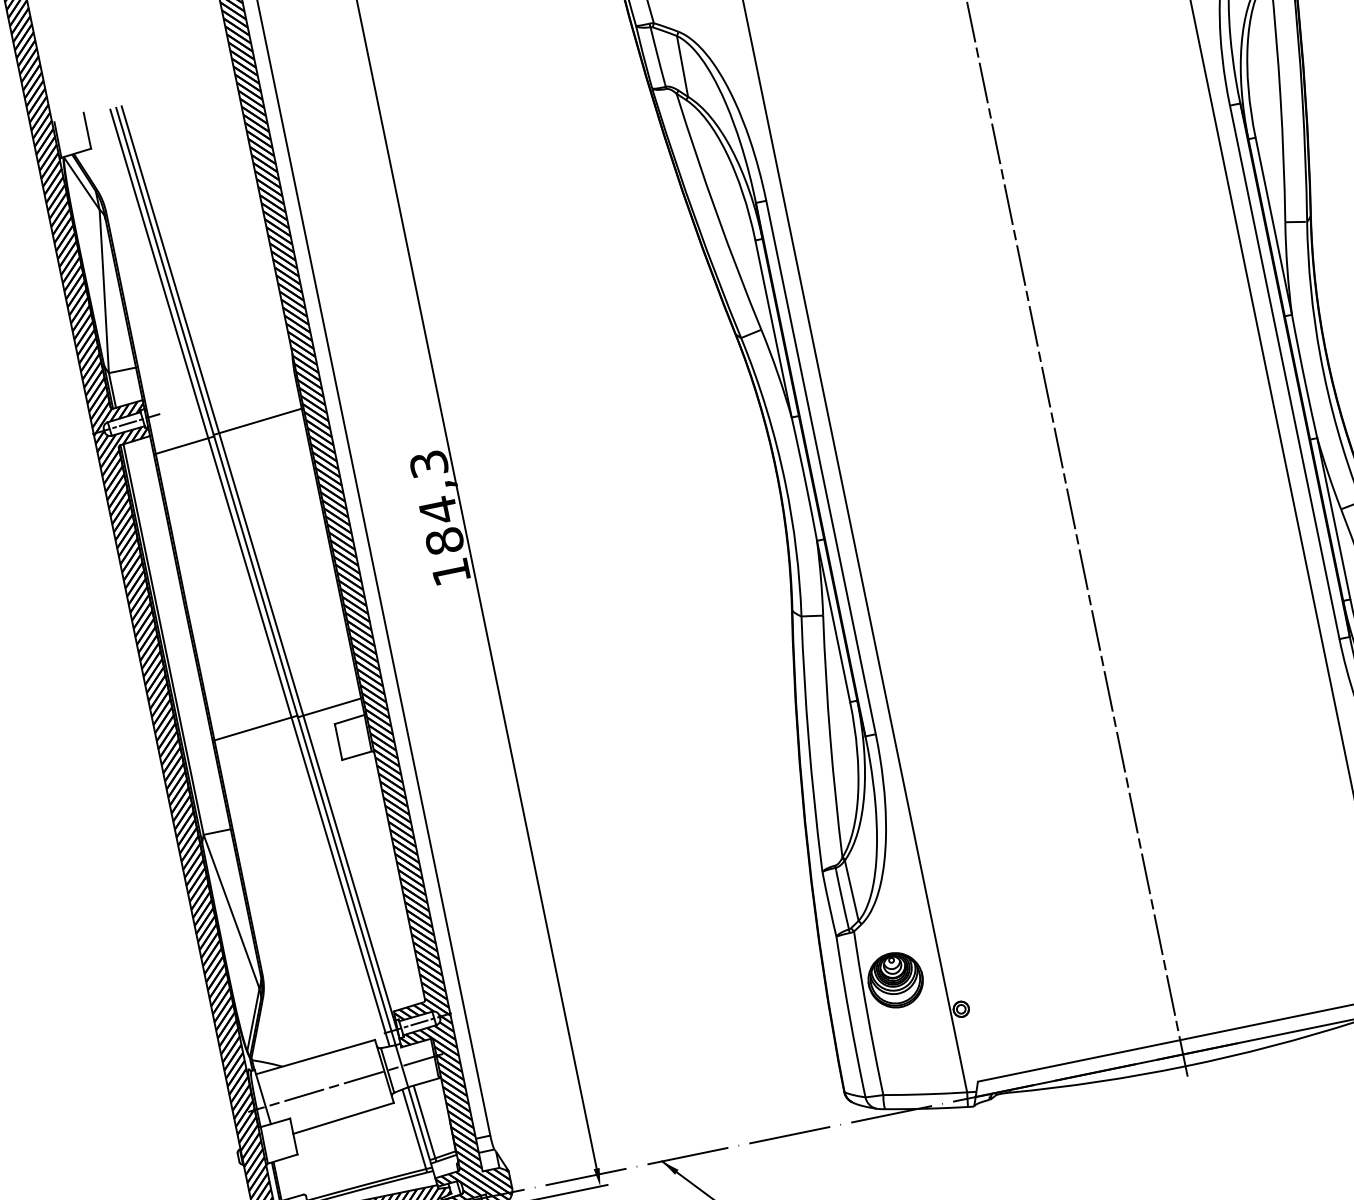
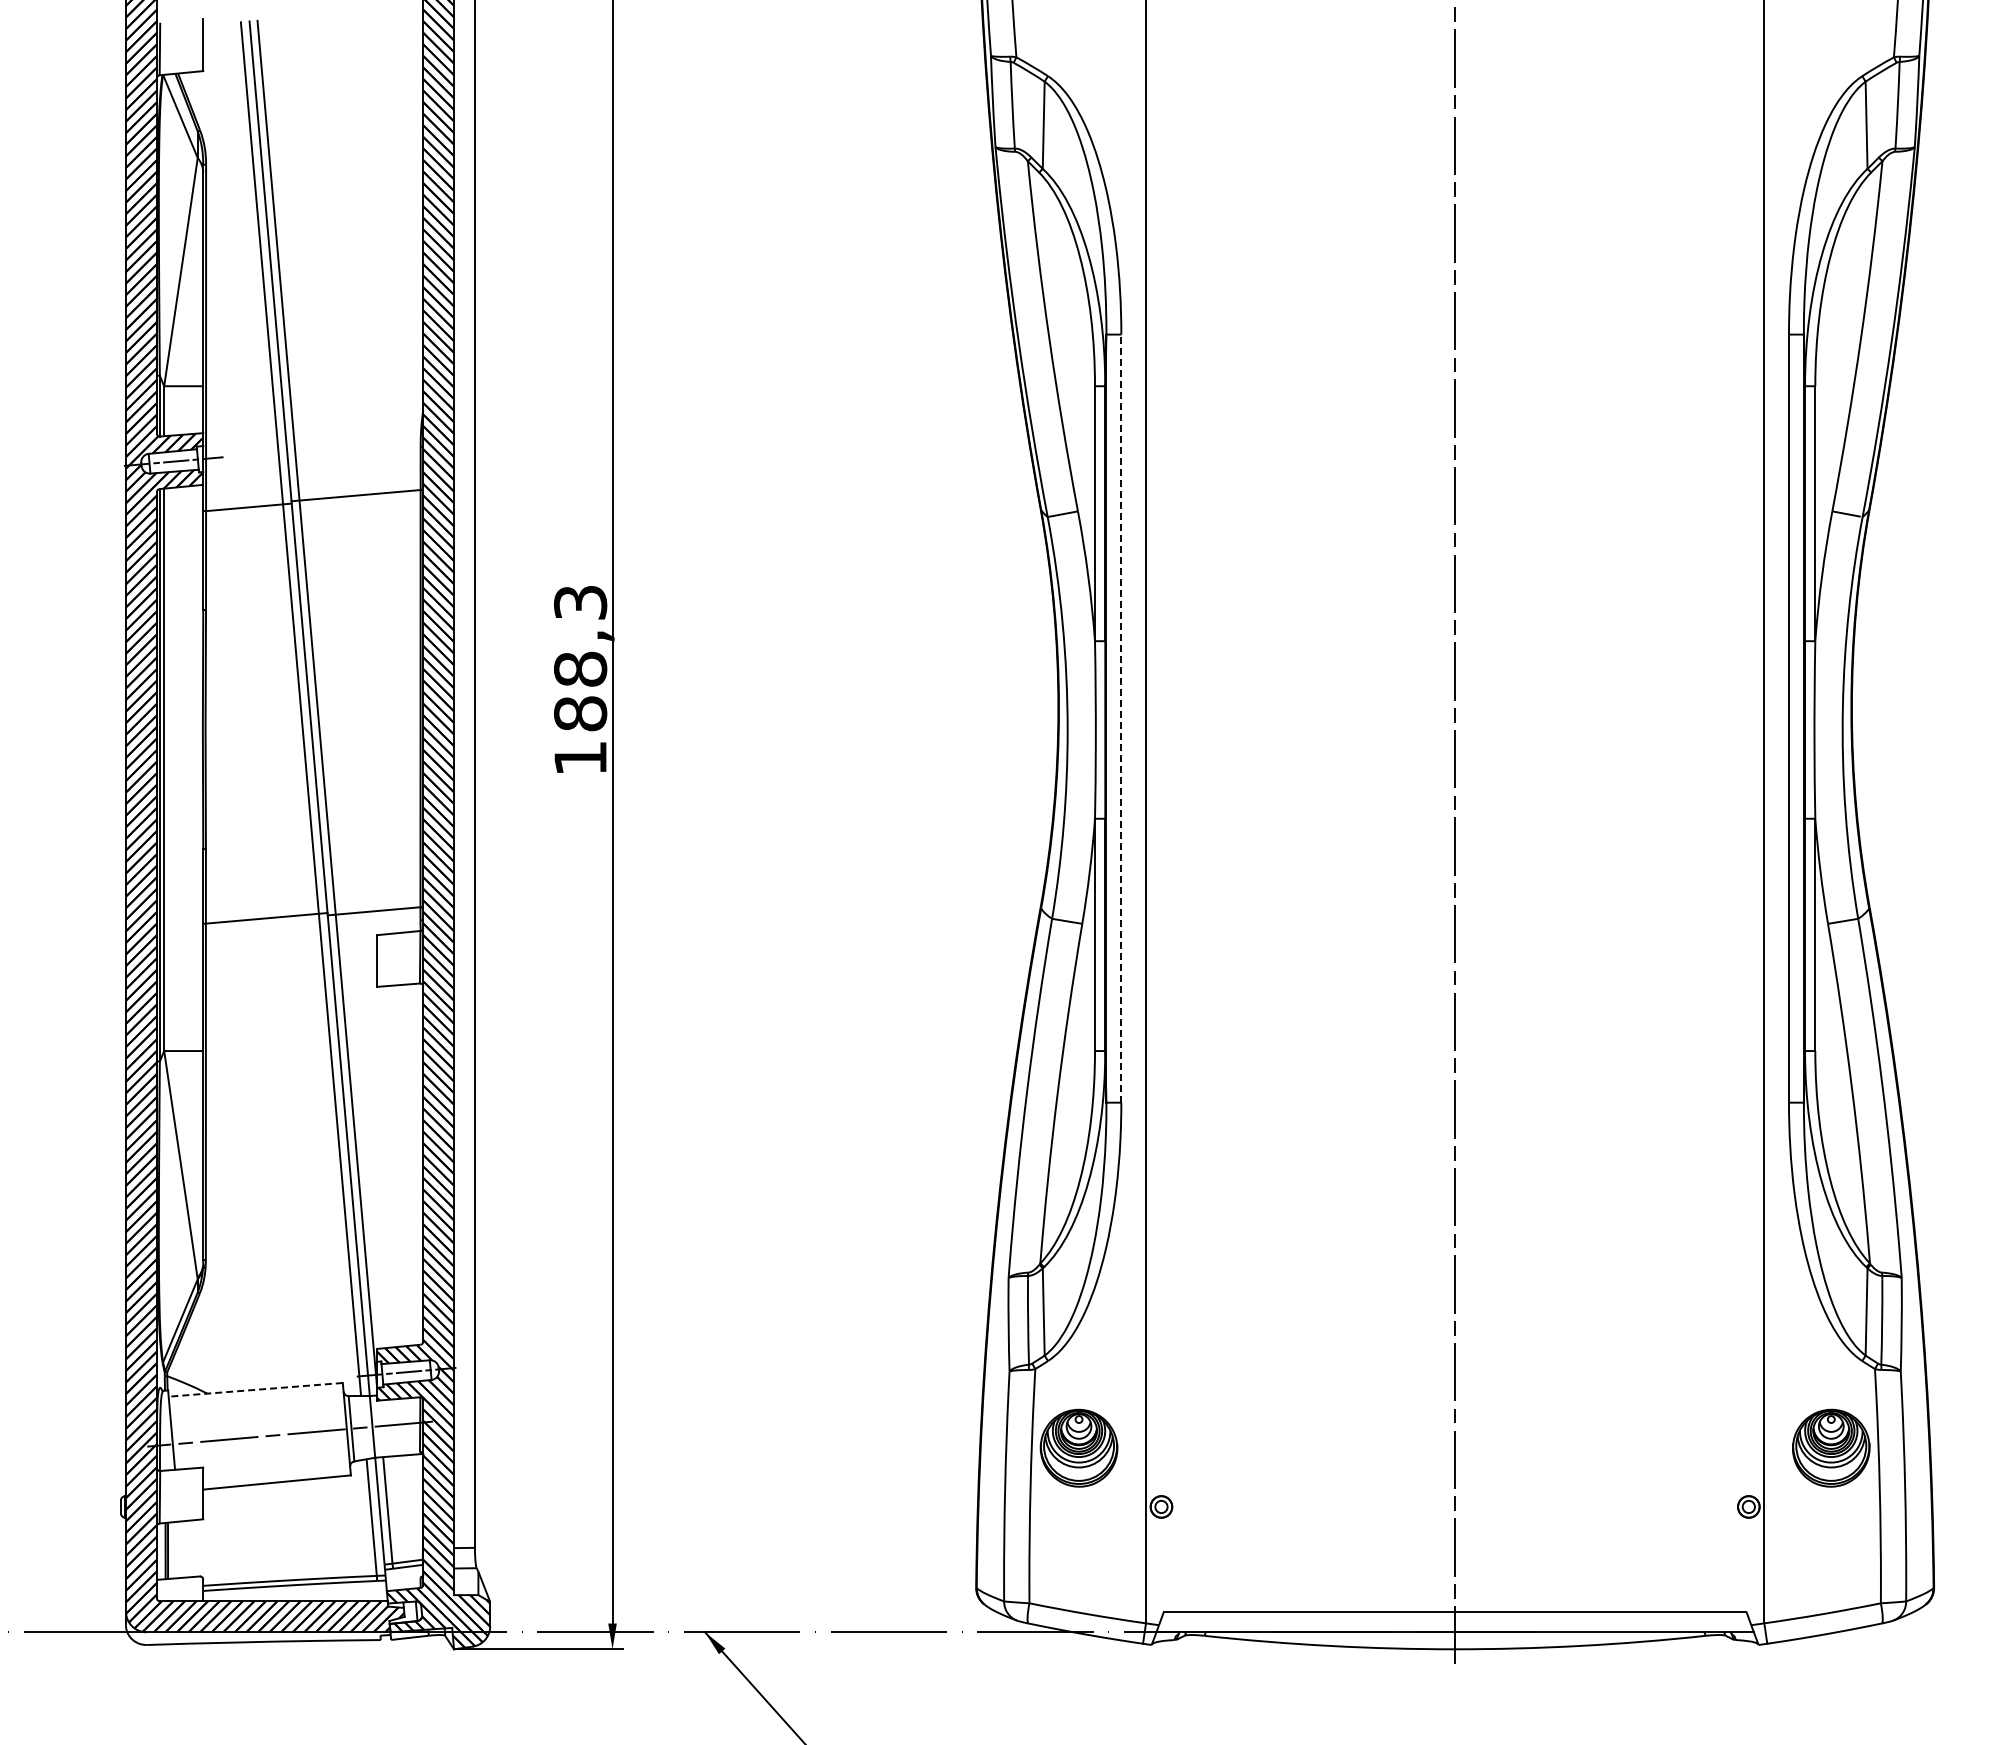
line: (821, 467) -> (1121, 718), solid -> dashed
text: (438, 510) -> (580, 669), 184,3 -> 188,3
line: (315, 1056) -> (255, 1389), solid -> dashed

